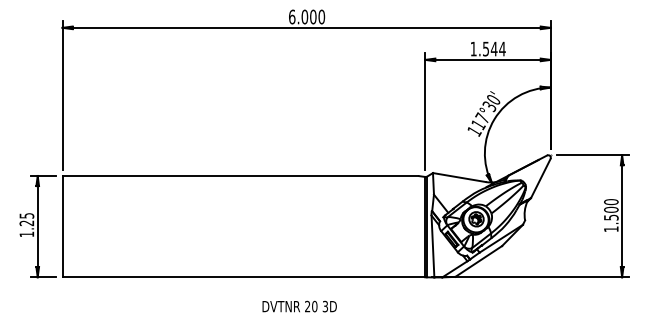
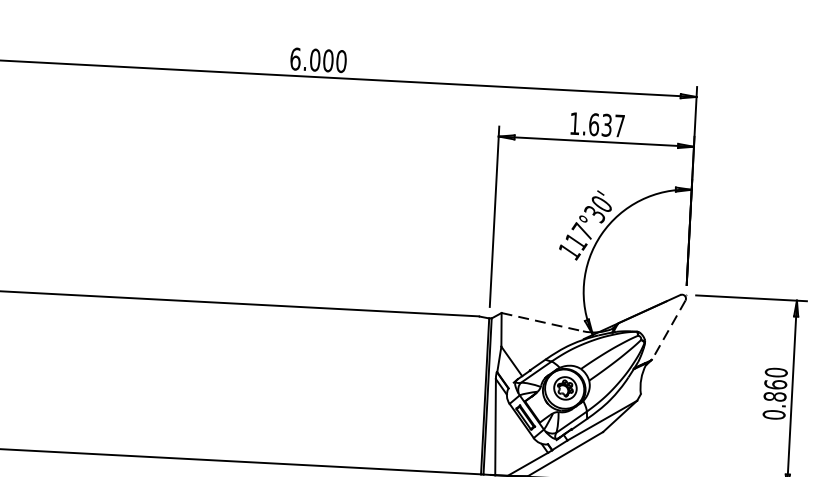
text: (493, 48) -> (605, 124), 1.544 -> 1.637
line: (459, 177) -> (542, 322), solid -> dashed
line: (540, 178) -> (668, 330), solid -> dashed
text: (611, 219) -> (775, 399), 1.500 -> 0.860

